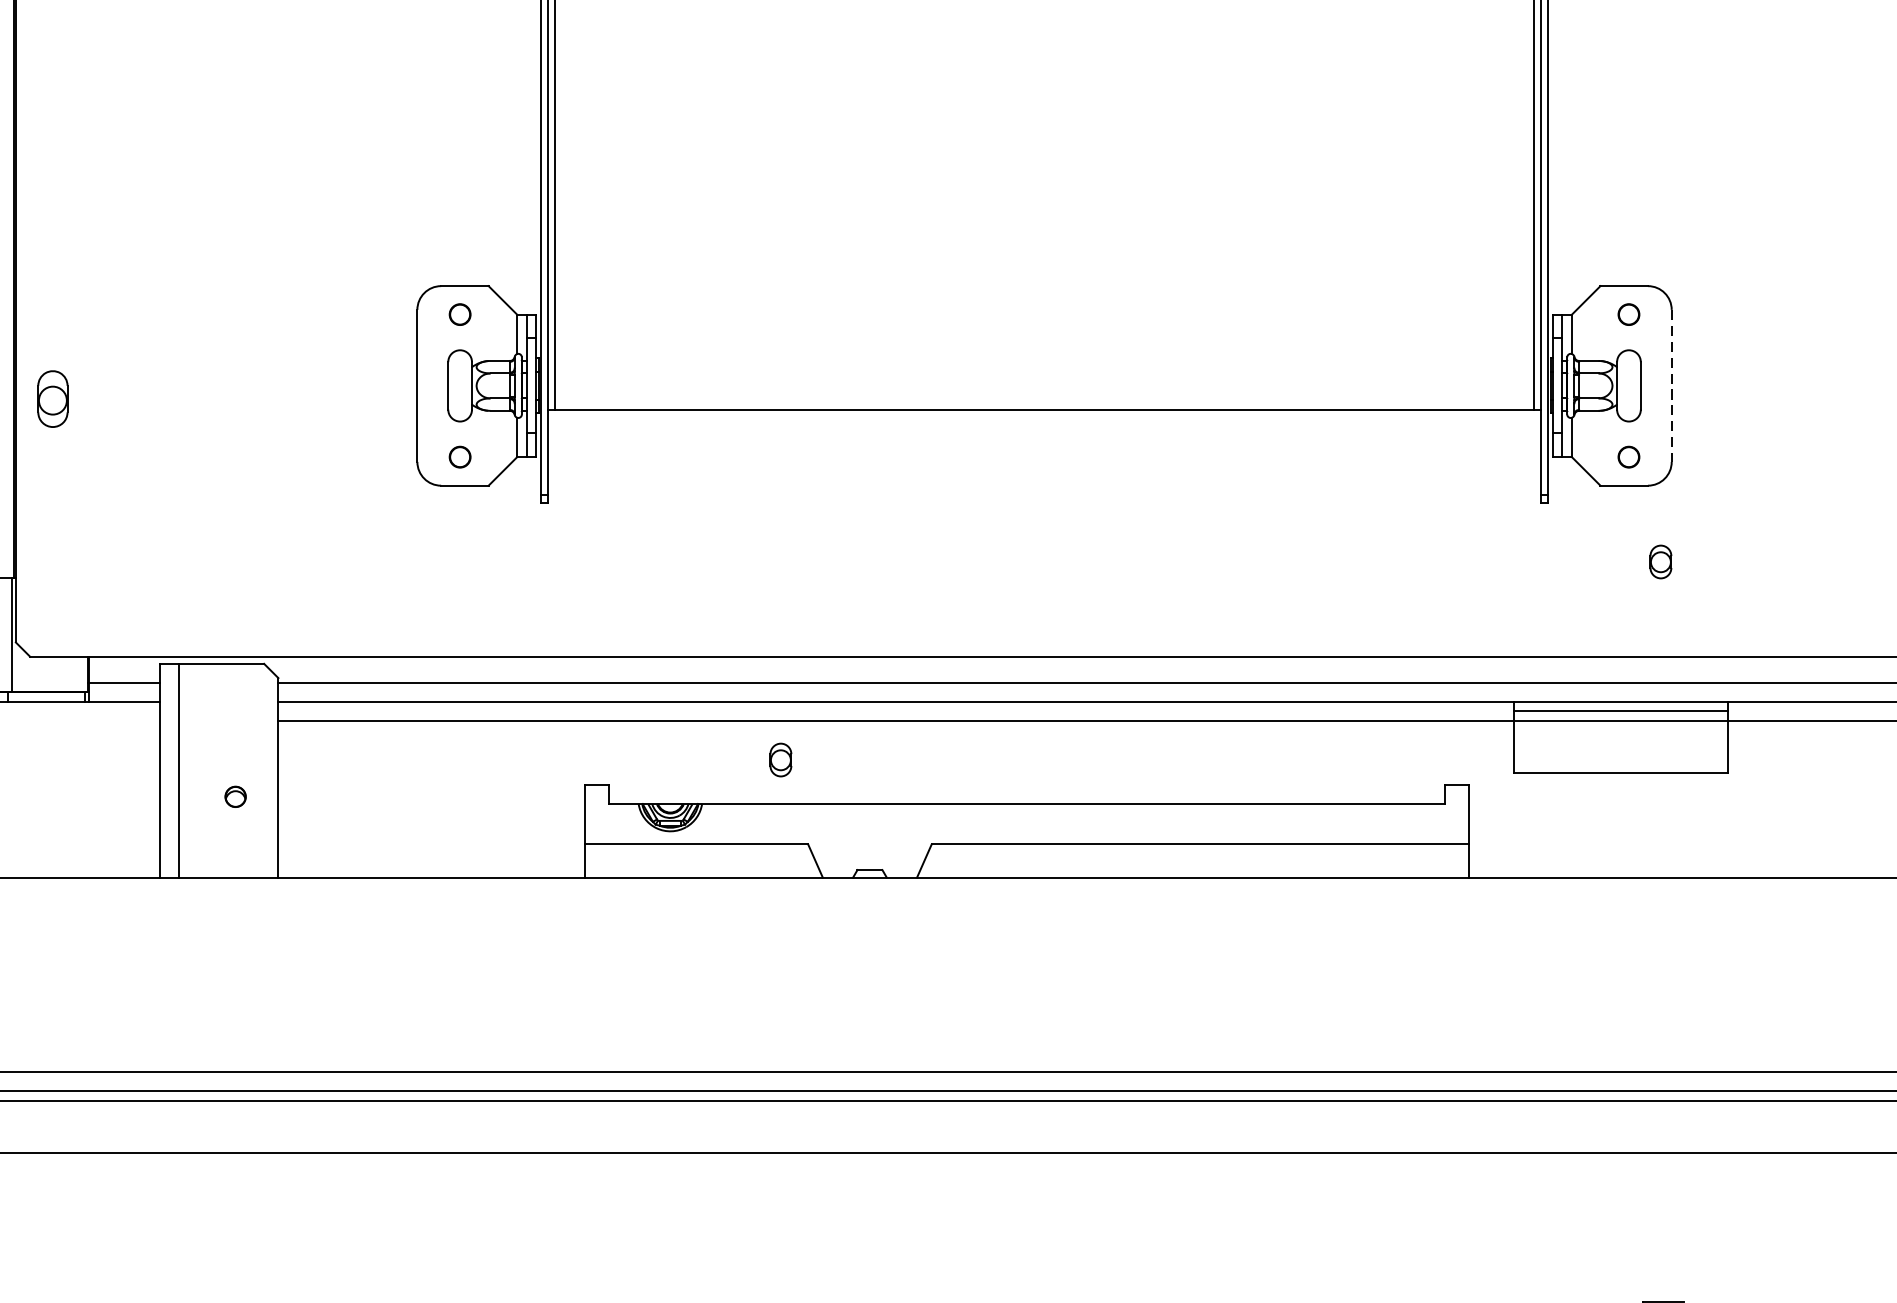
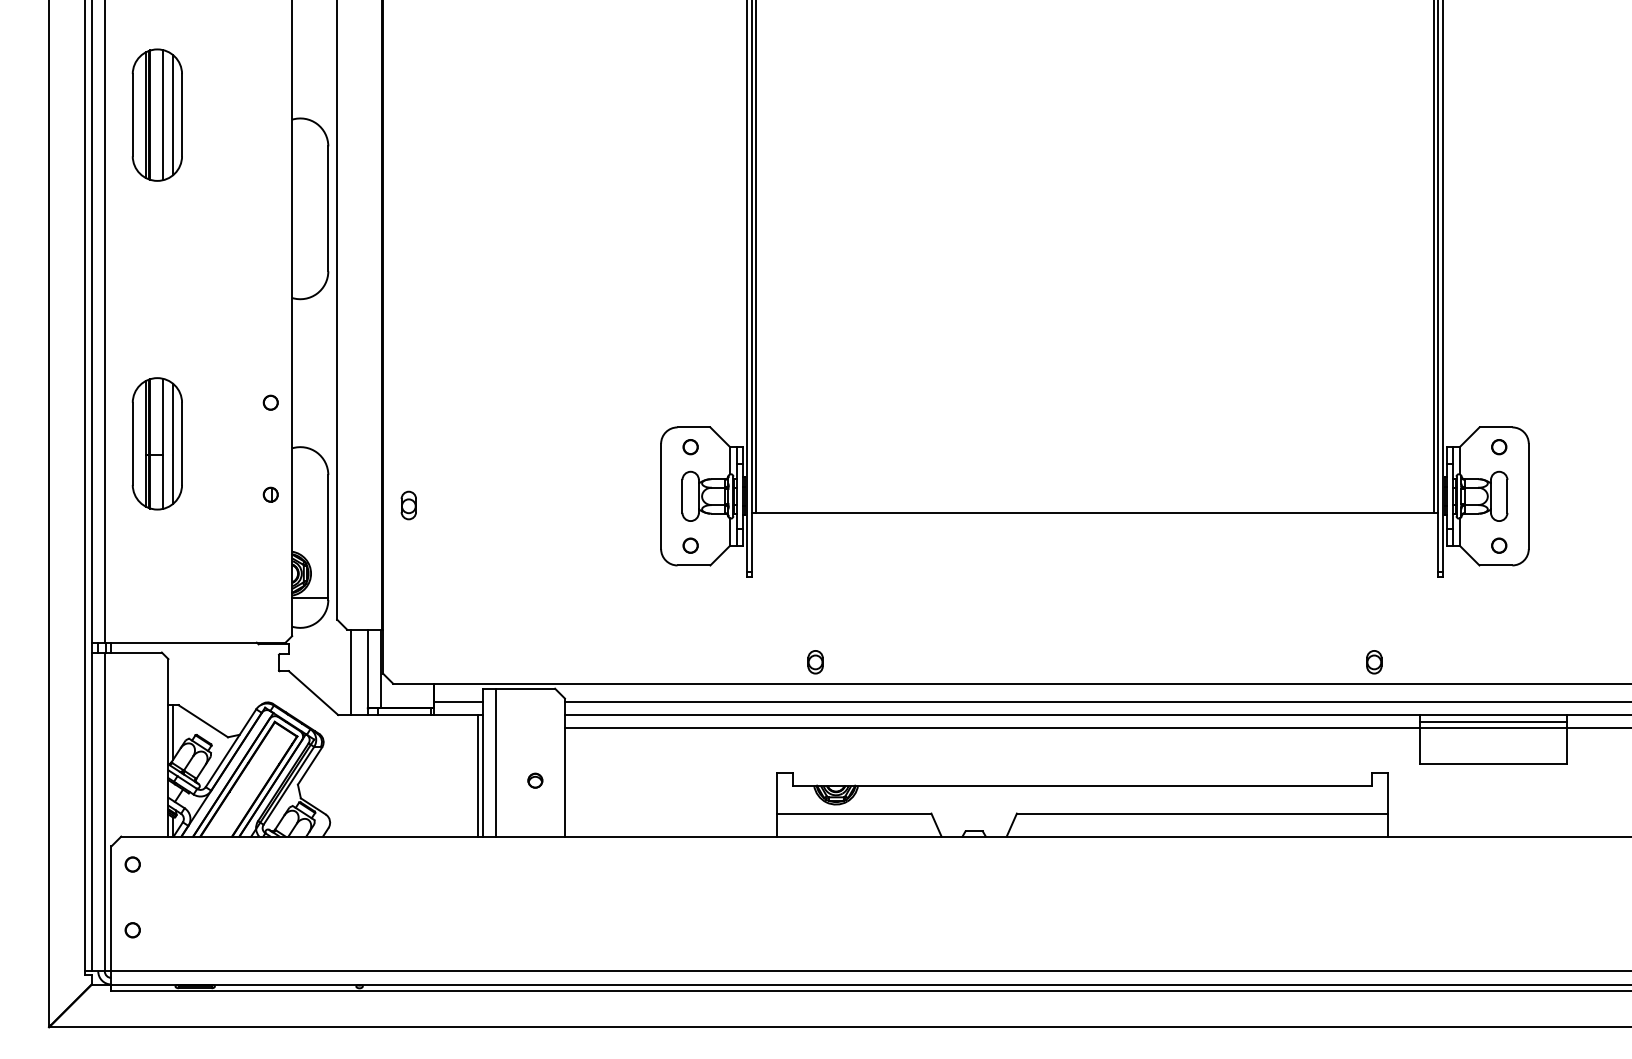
line: (1671, 386) -> (1528, 496), dashed -> solid
part: (52, 399) -> (408, 505), size x0.71
part: (1661, 562) -> (1374, 662), moved
part: (780, 760) -> (815, 662), moved
line: (151, 789) -> (477, 775), added

